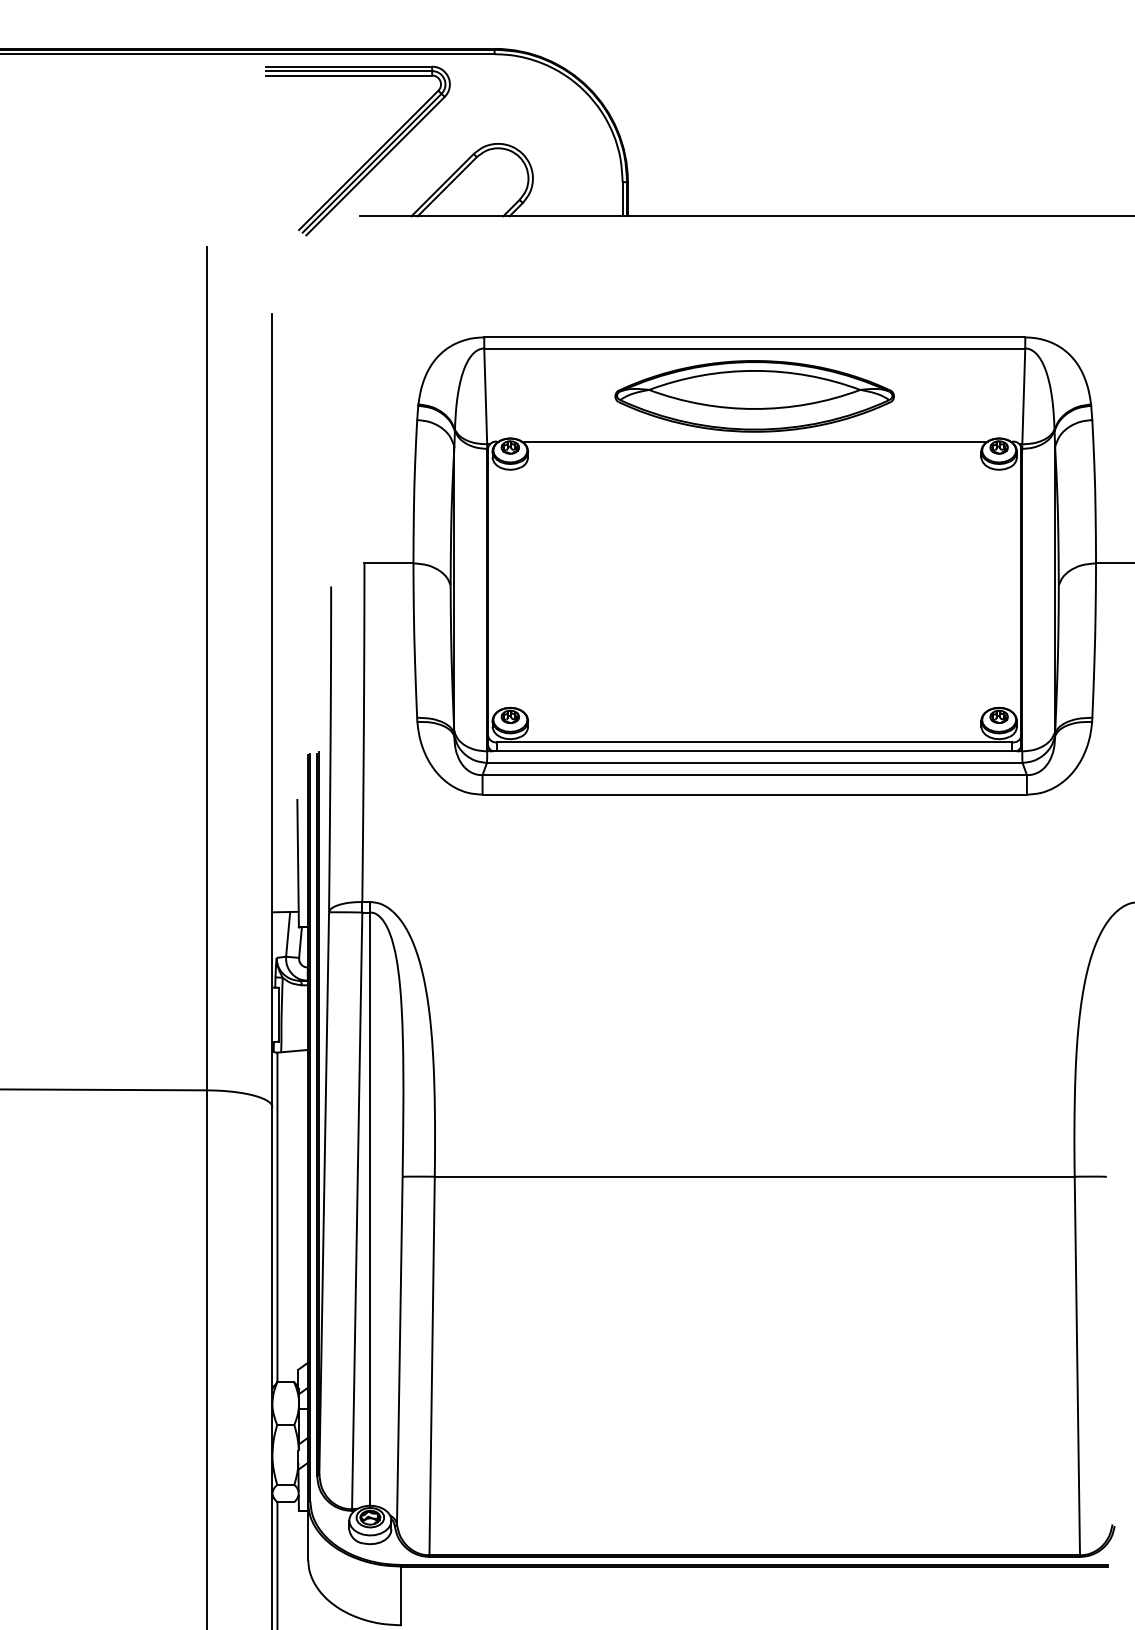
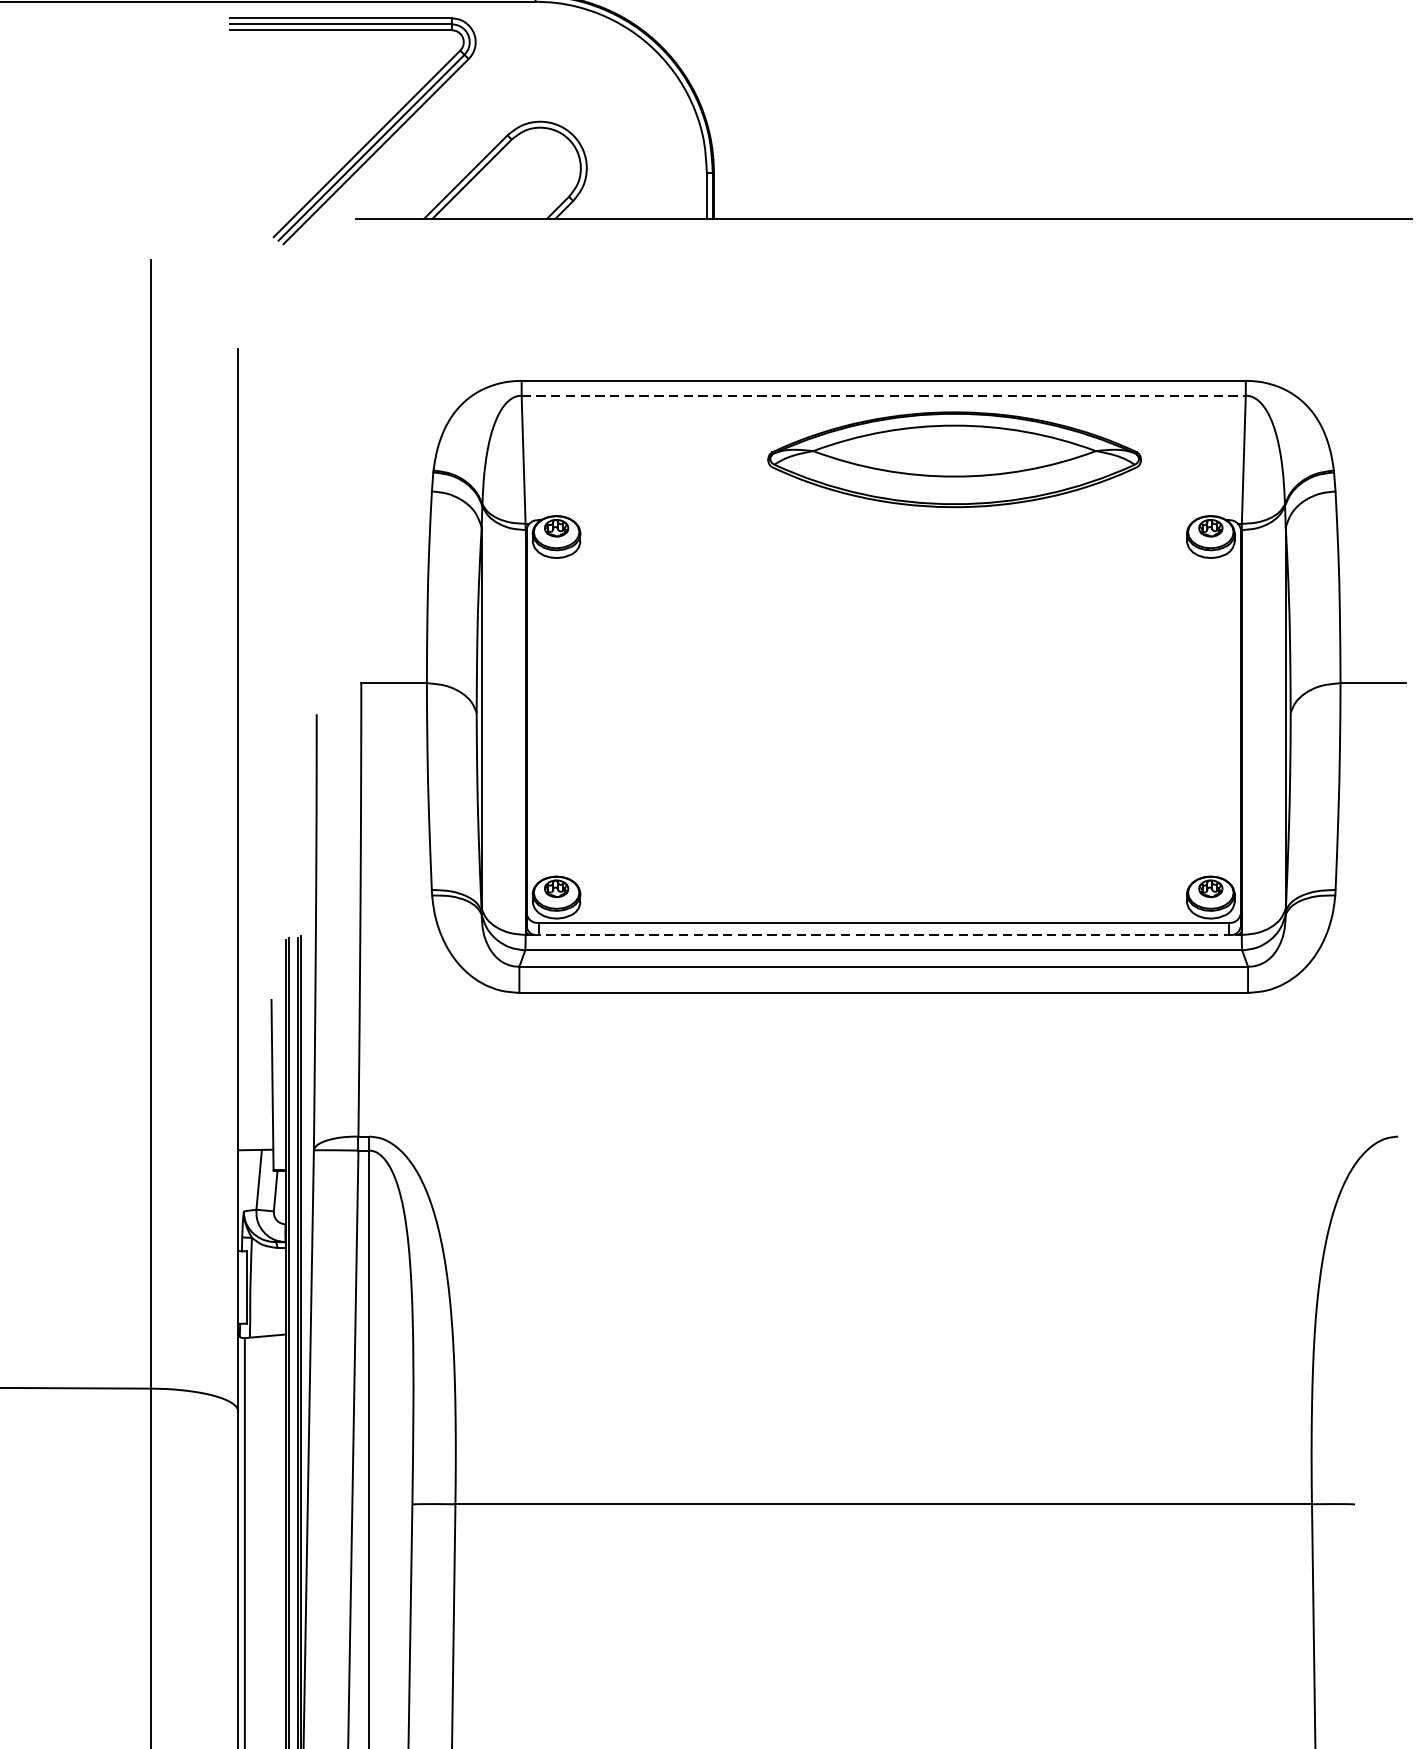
line: (754, 348) -> (883, 395), solid -> dashed
part: (754, 396) -> (954, 459), moved
line: (754, 441) -> (883, 520), removed
line: (755, 751) -> (884, 935), solid -> dashed

